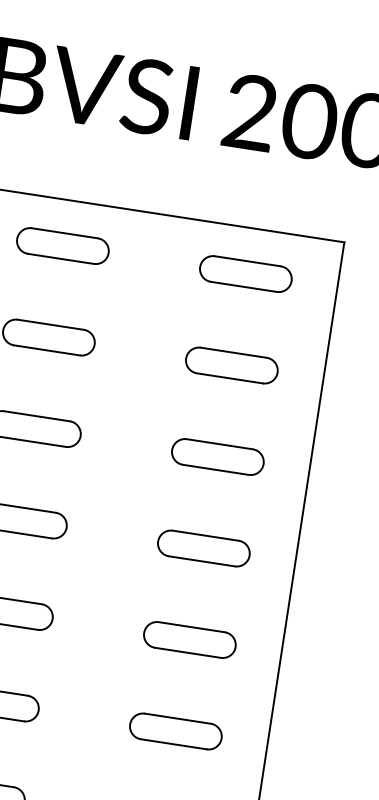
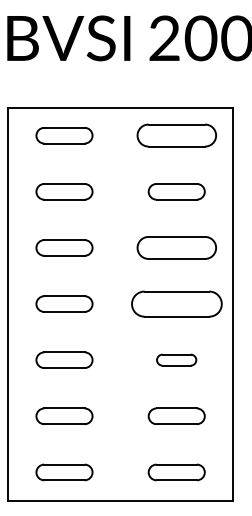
part: (245, 273) -> (176, 135), size x1.4
part: (217, 456) -> (176, 247), size x1.4
part: (203, 547) -> (176, 303), size x1.6
part: (189, 638) -> (176, 359), size x0.7

